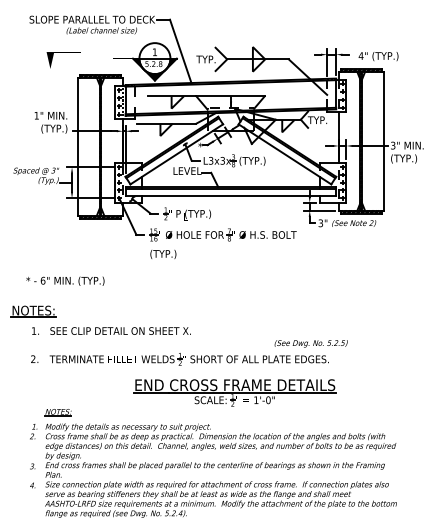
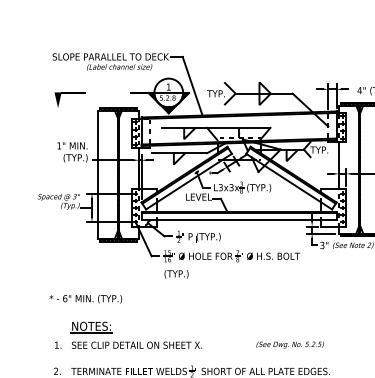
part: (63, 52) -> (70, 92), moved
part: (33, 311) -> (91, 327), moved
text: (310, 343) -> (289, 344), moved

